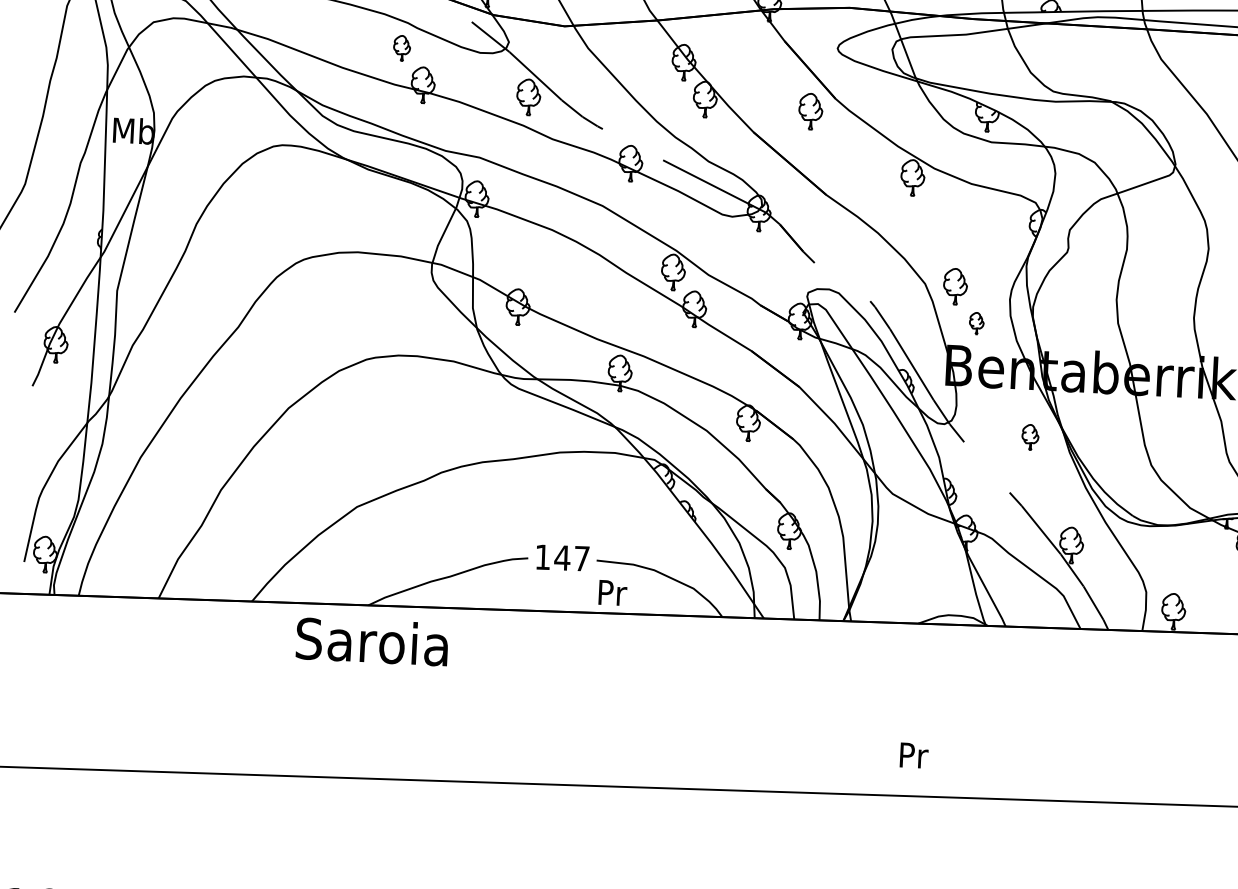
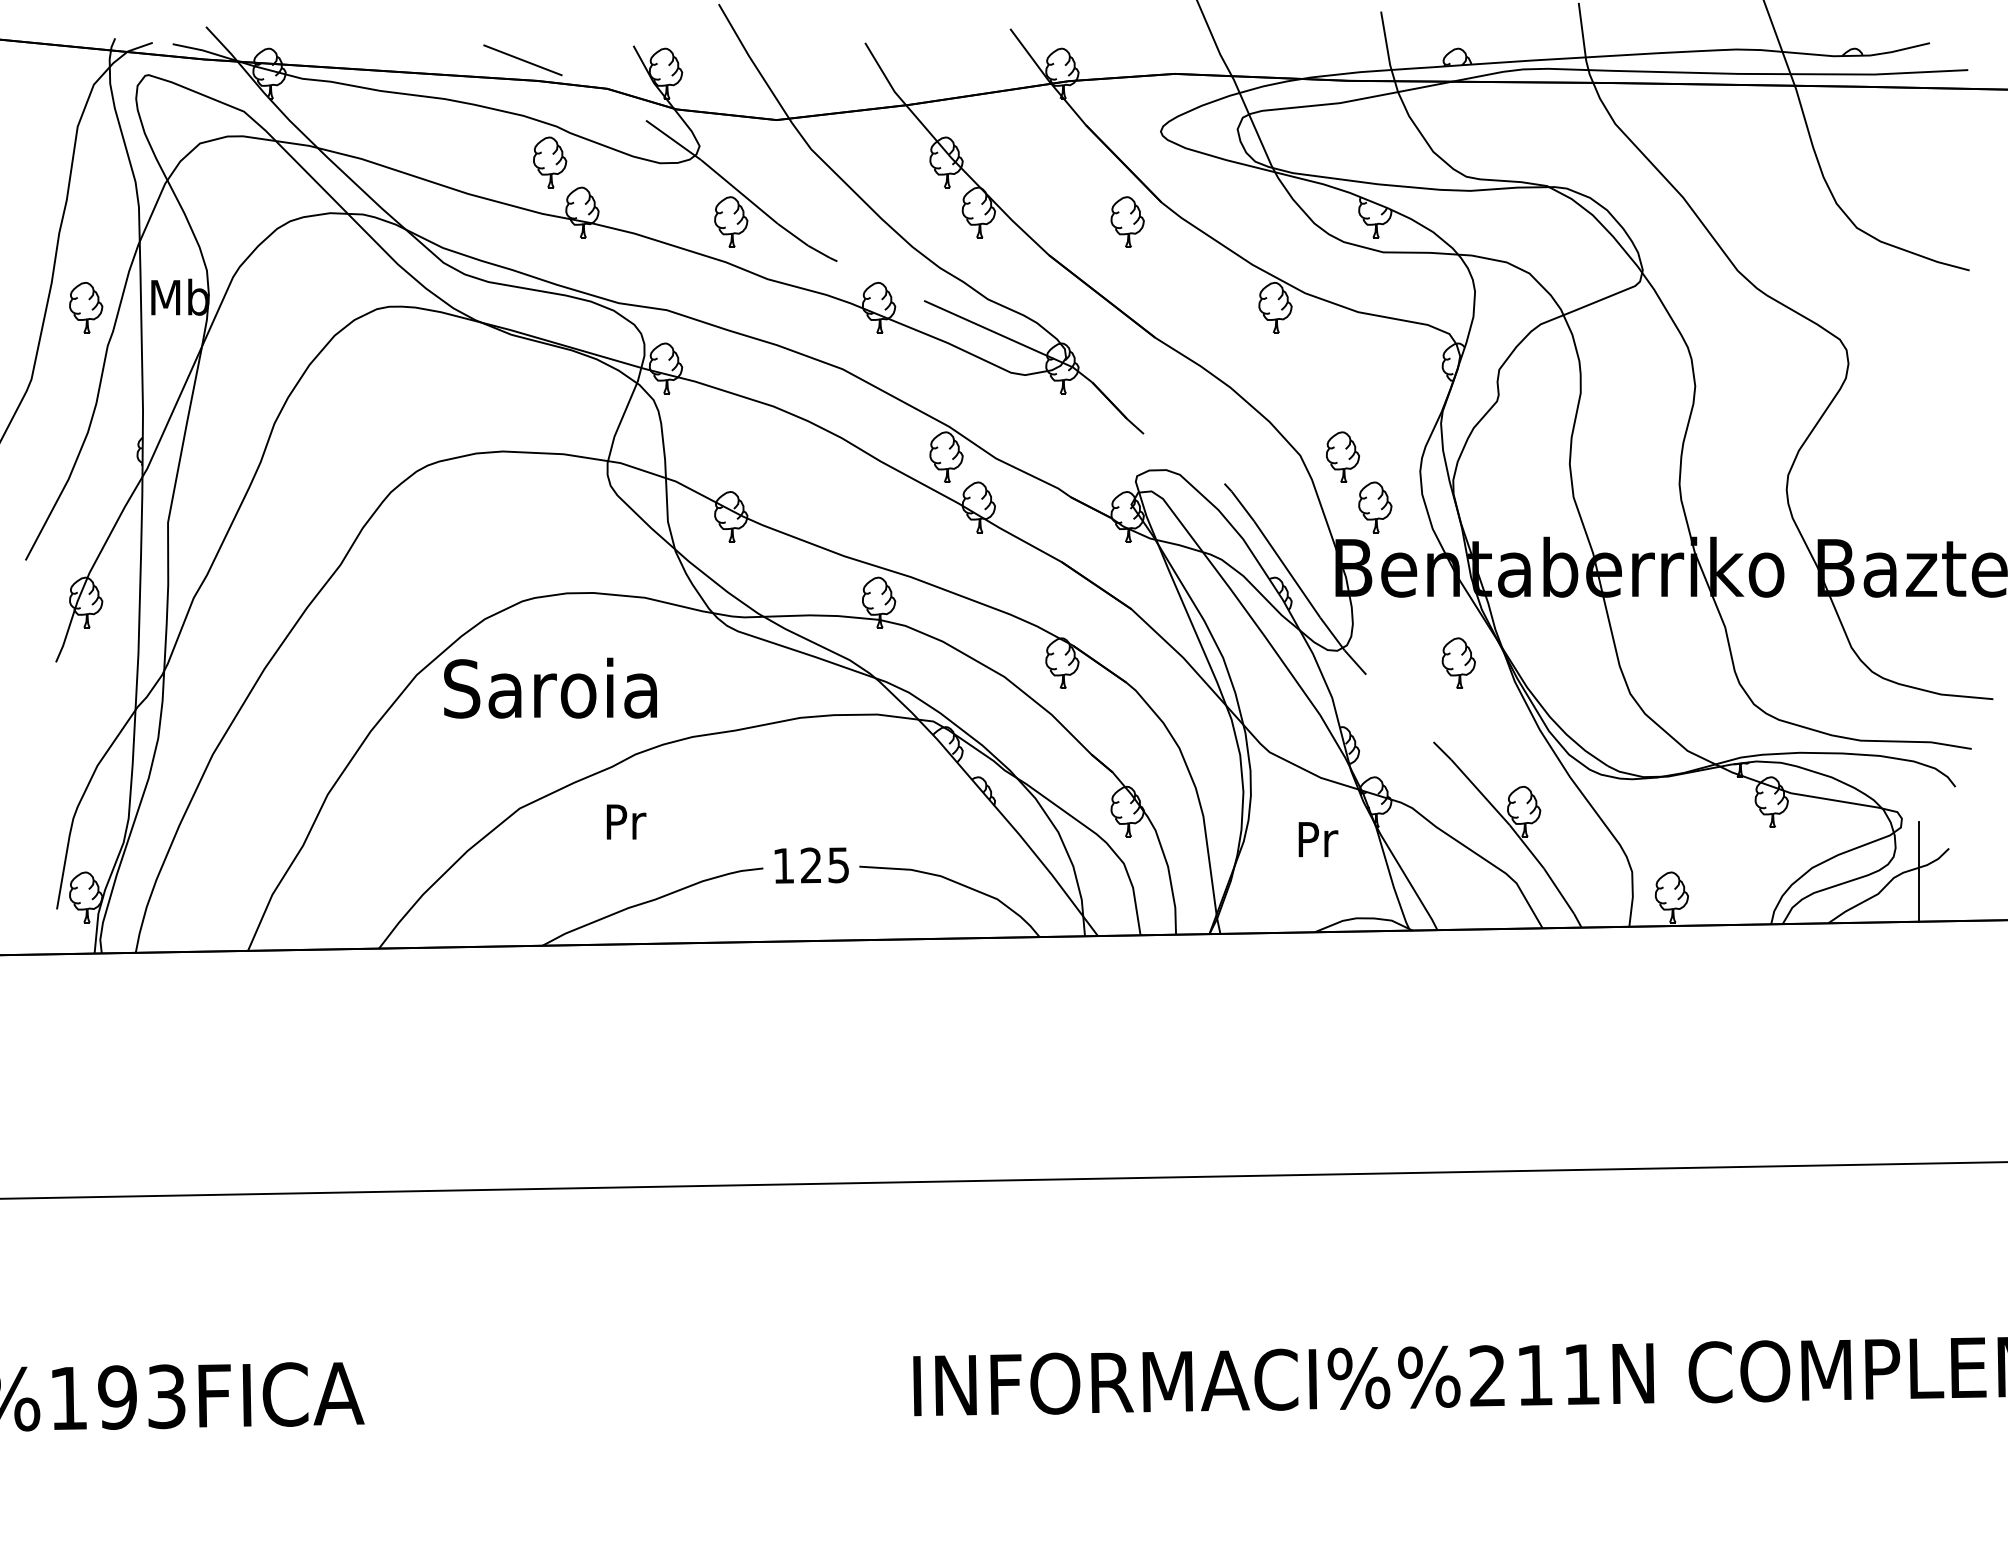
part: (402, 48) -> (550, 162), size x1.43
part: (66, 134) -> (86, 307), added
part: (976, 323) -> (1375, 507), size x1.67
part: (1030, 436) -> (1458, 662), size x1.43
text: (571, 558) -> (823, 865), 147 -> 125
text: (612, 592) -> (626, 821), moved
text: (372, 641) -> (550, 687), moved
text: (914, 755) -> (1318, 839), moved

